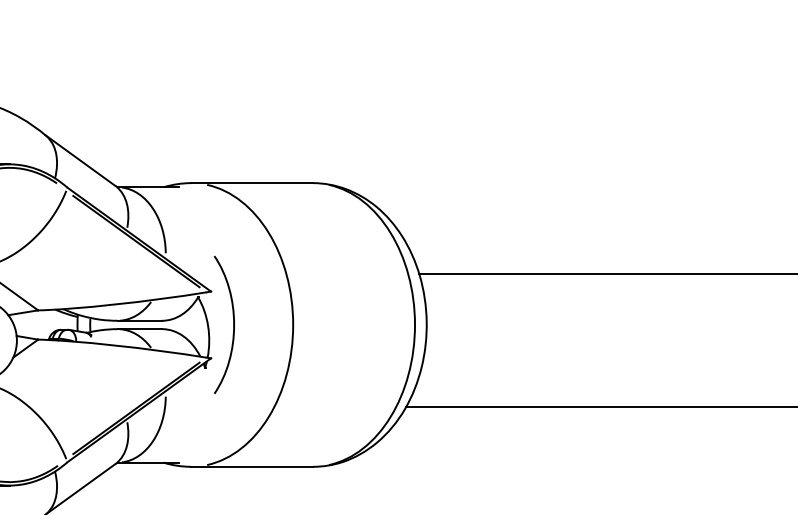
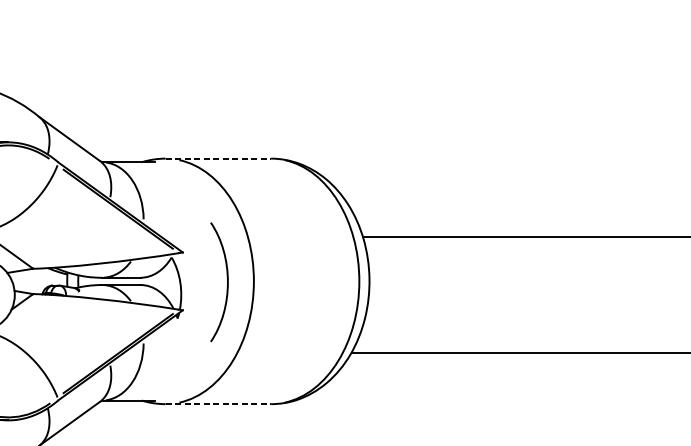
line: (252, 183) -> (218, 158), solid -> dashed
curve: (233, 324) -> (227, 281), moved
line: (252, 466) -> (218, 403), solid -> dashed

